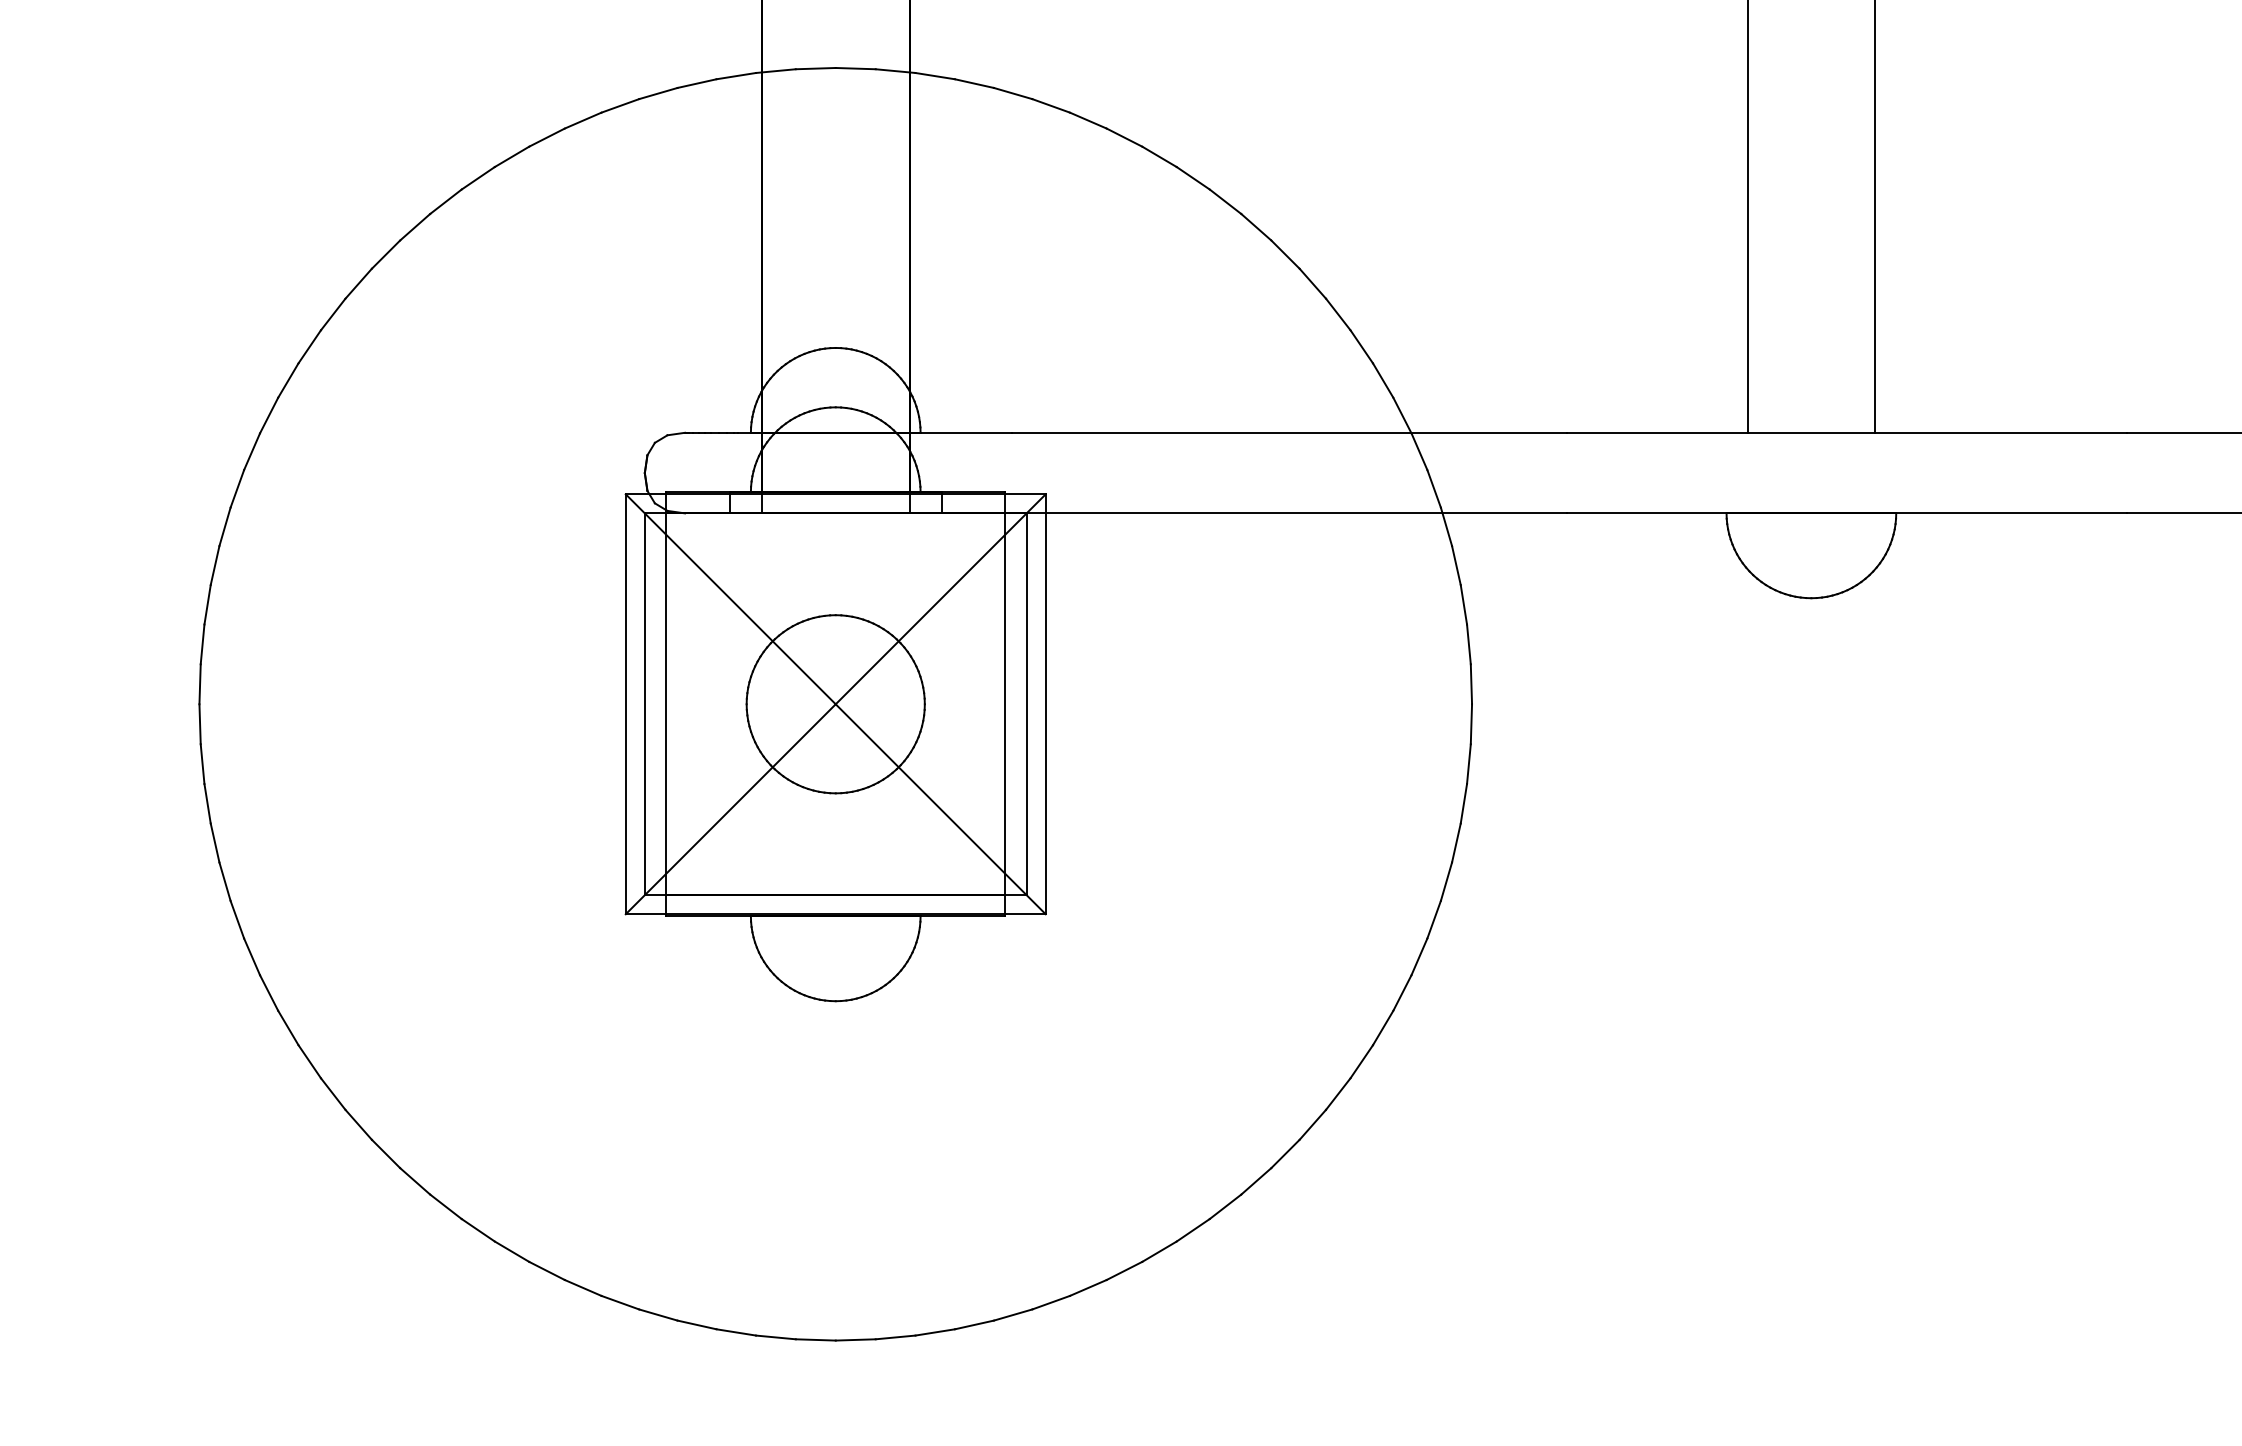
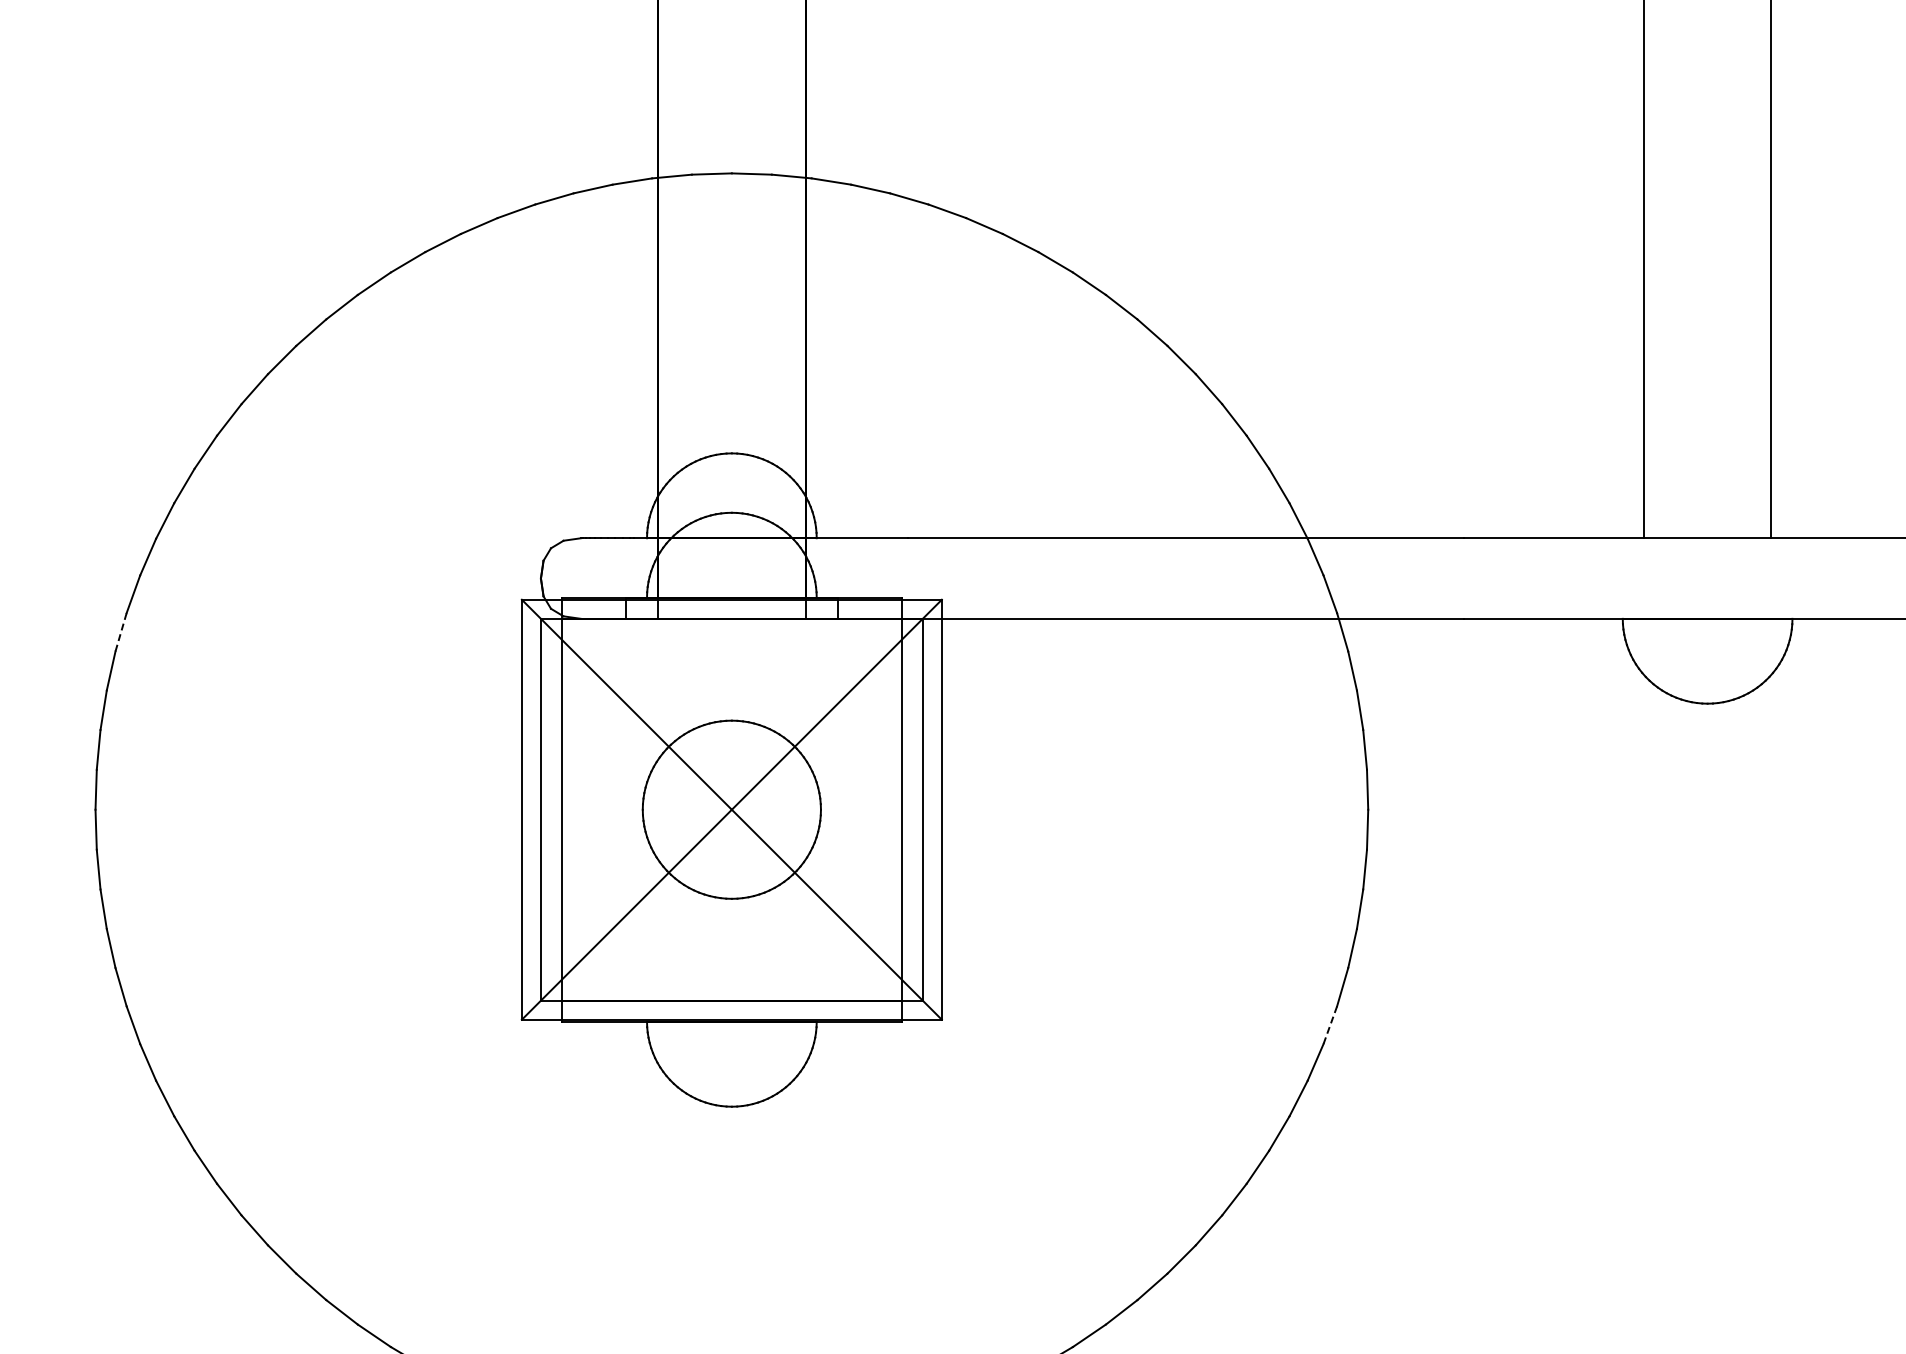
line: (225, 526) -> (121, 631), solid -> dashed
line: (1434, 919) -> (1330, 1024), solid -> dashed

